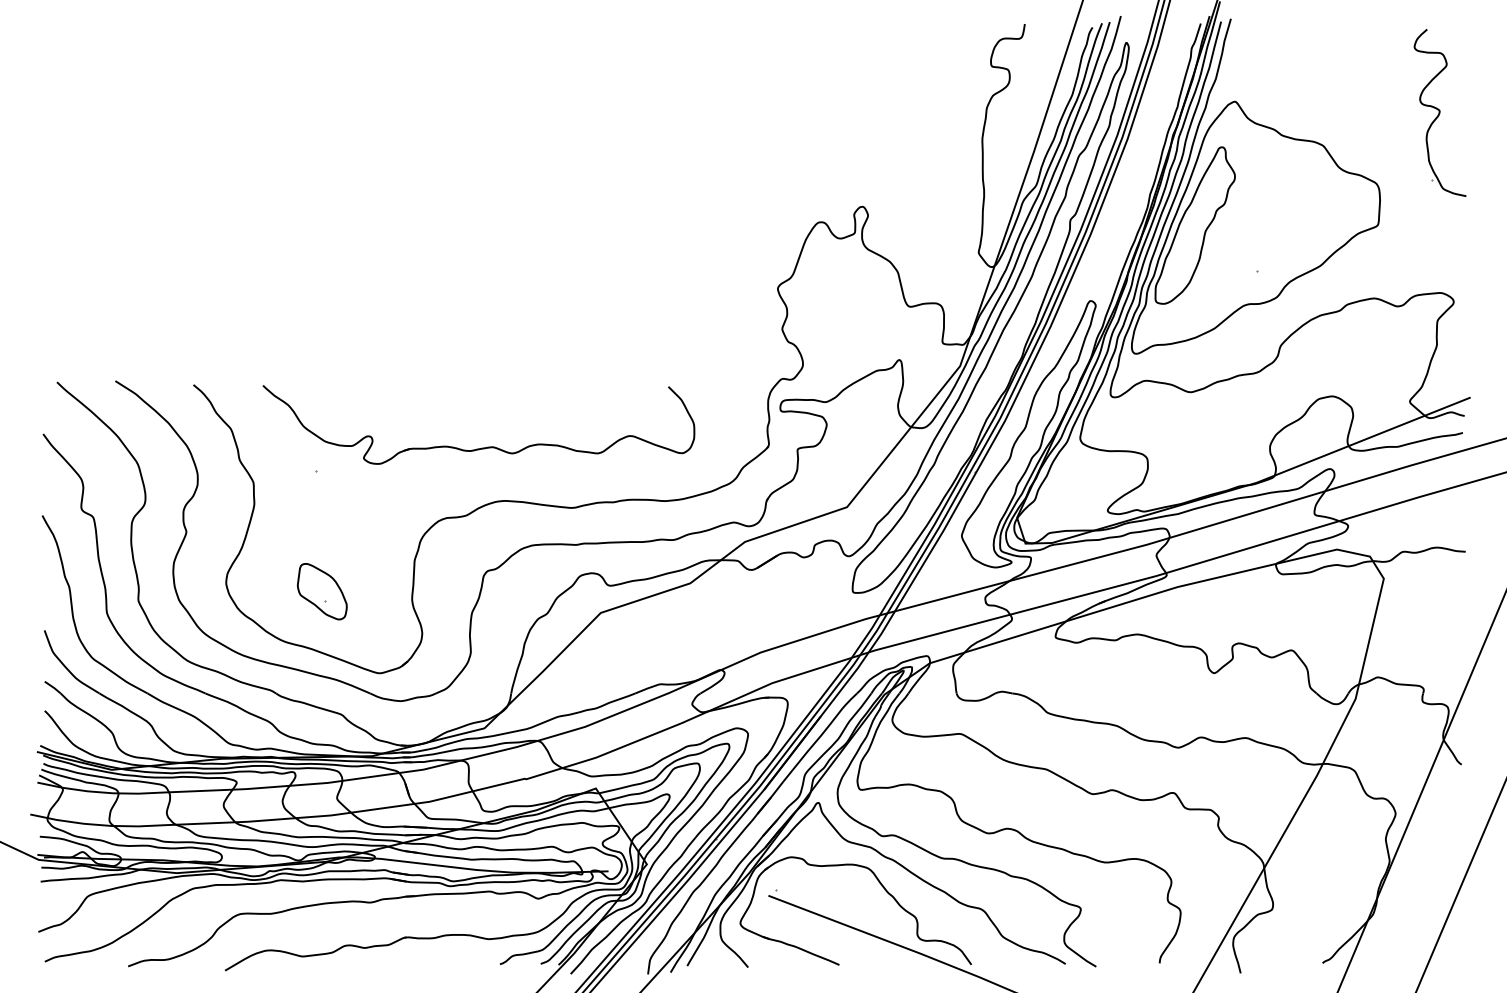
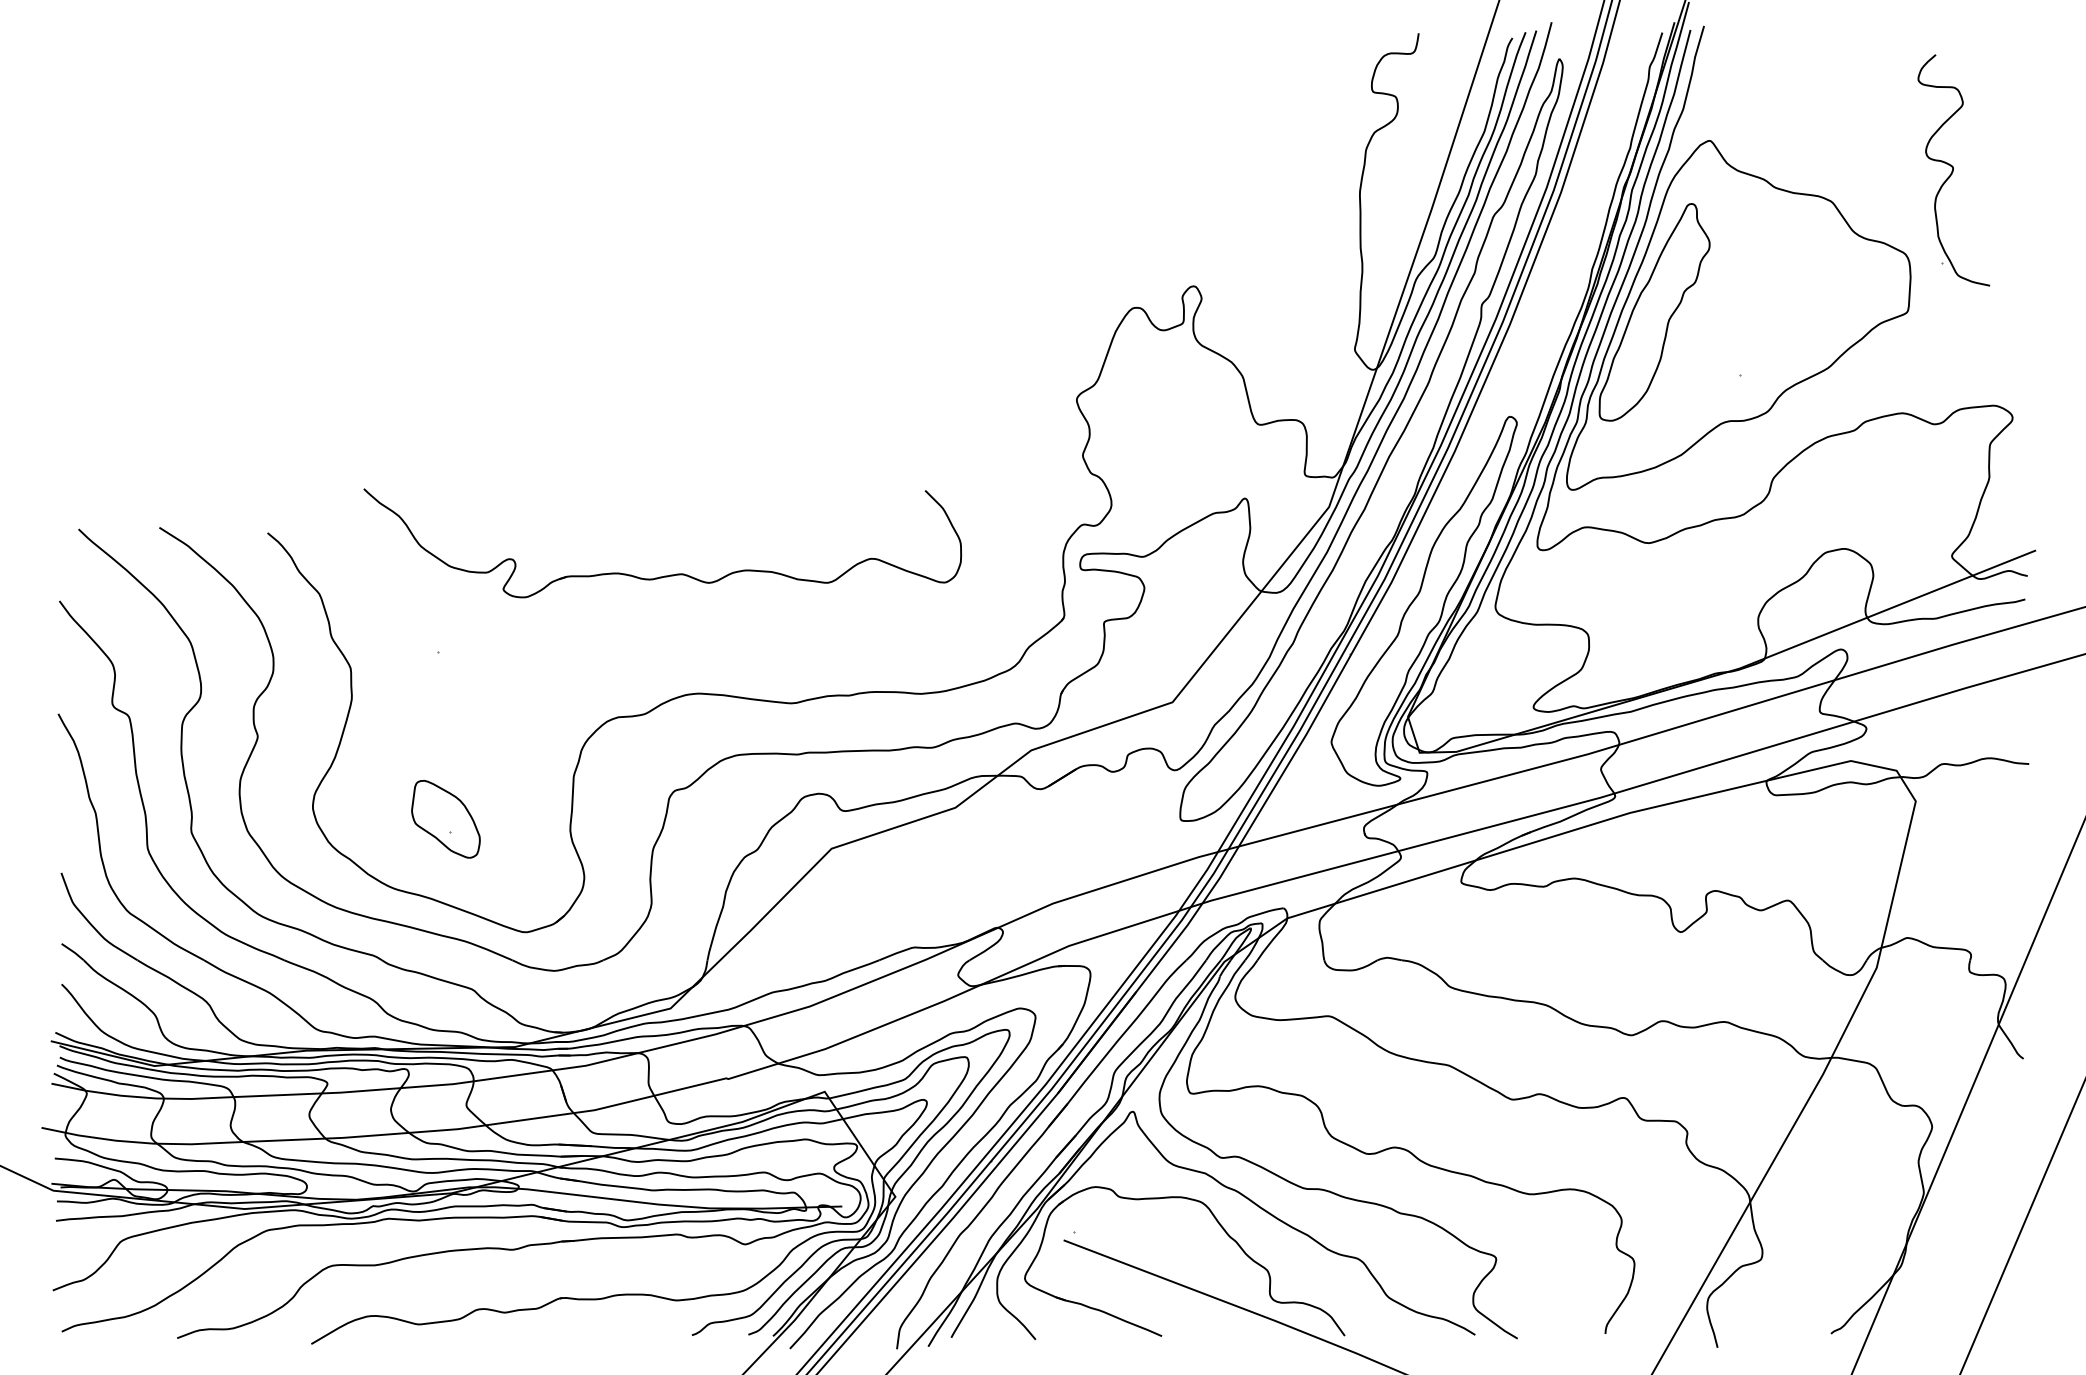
part: (1439, 113) -> (1953, 170), moved
part: (484, 447) -> (670, 574), moved

